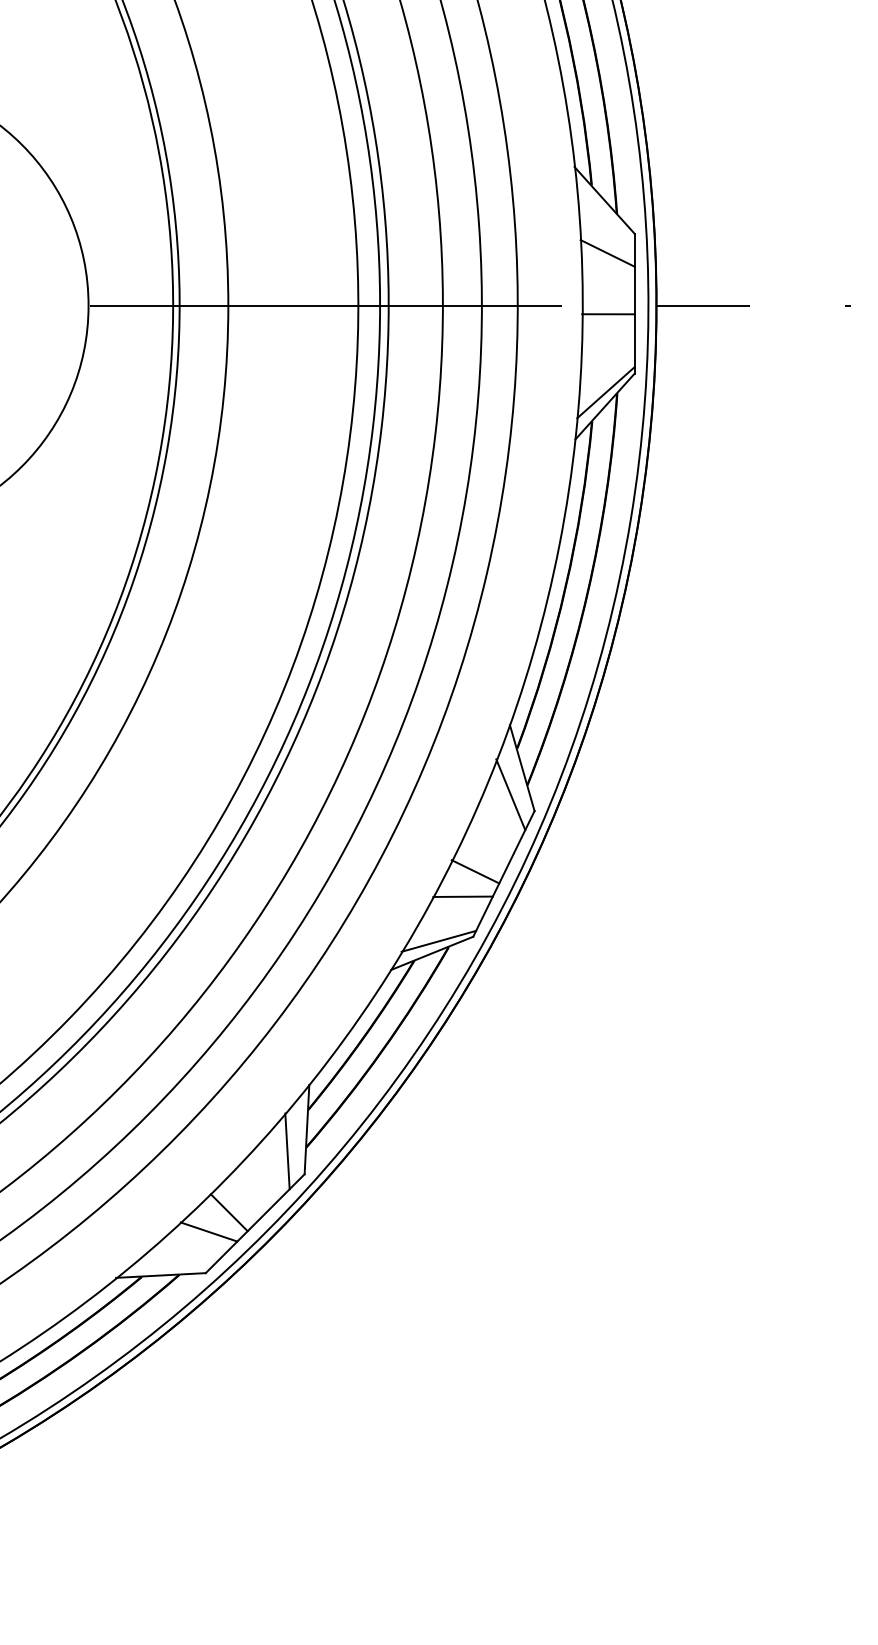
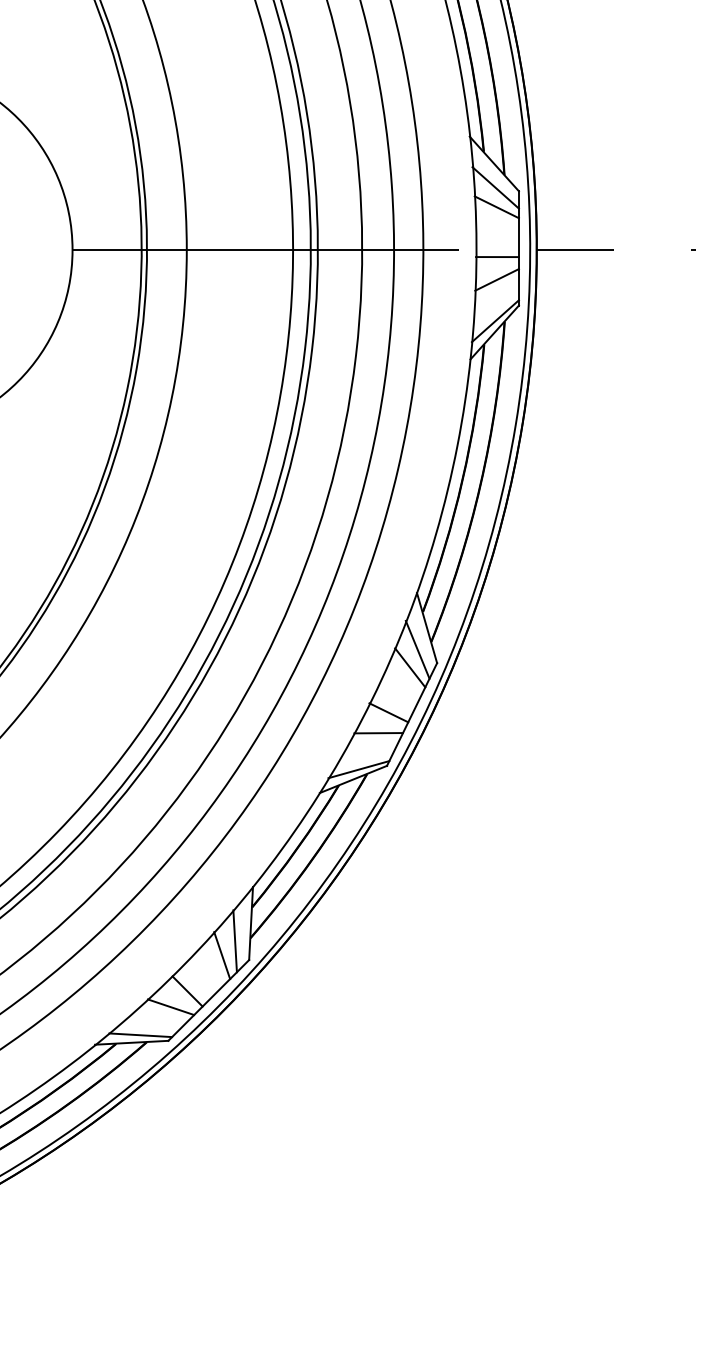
line: (605, 229) -> (495, 187), added
line: (607, 341) -> (496, 279), added
line: (501, 816) -> (410, 667), added
line: (271, 1168) -> (222, 955), added
line: (171, 1266) -> (140, 1035), added

